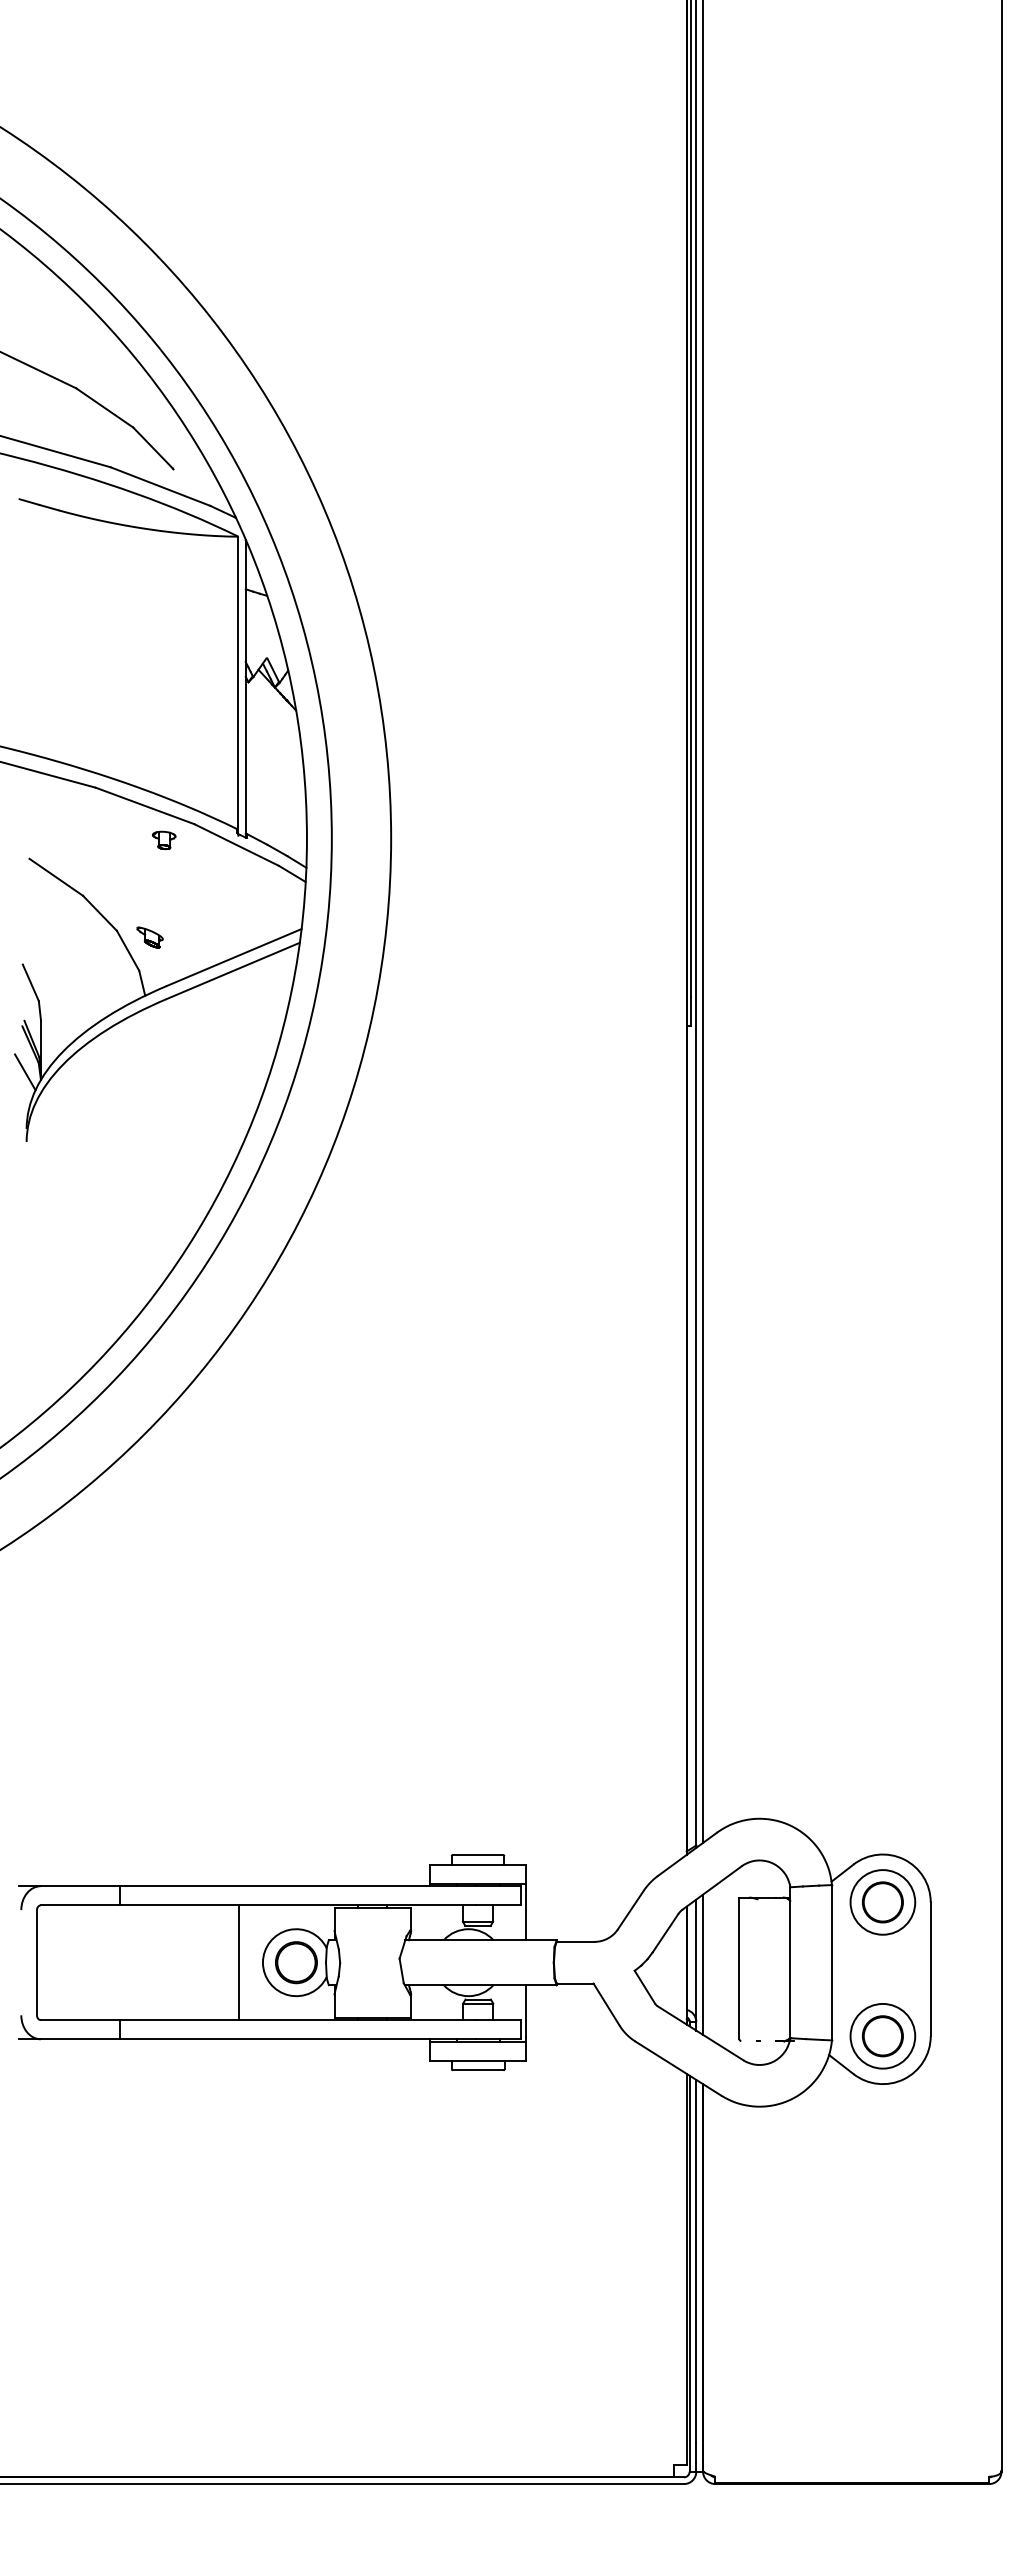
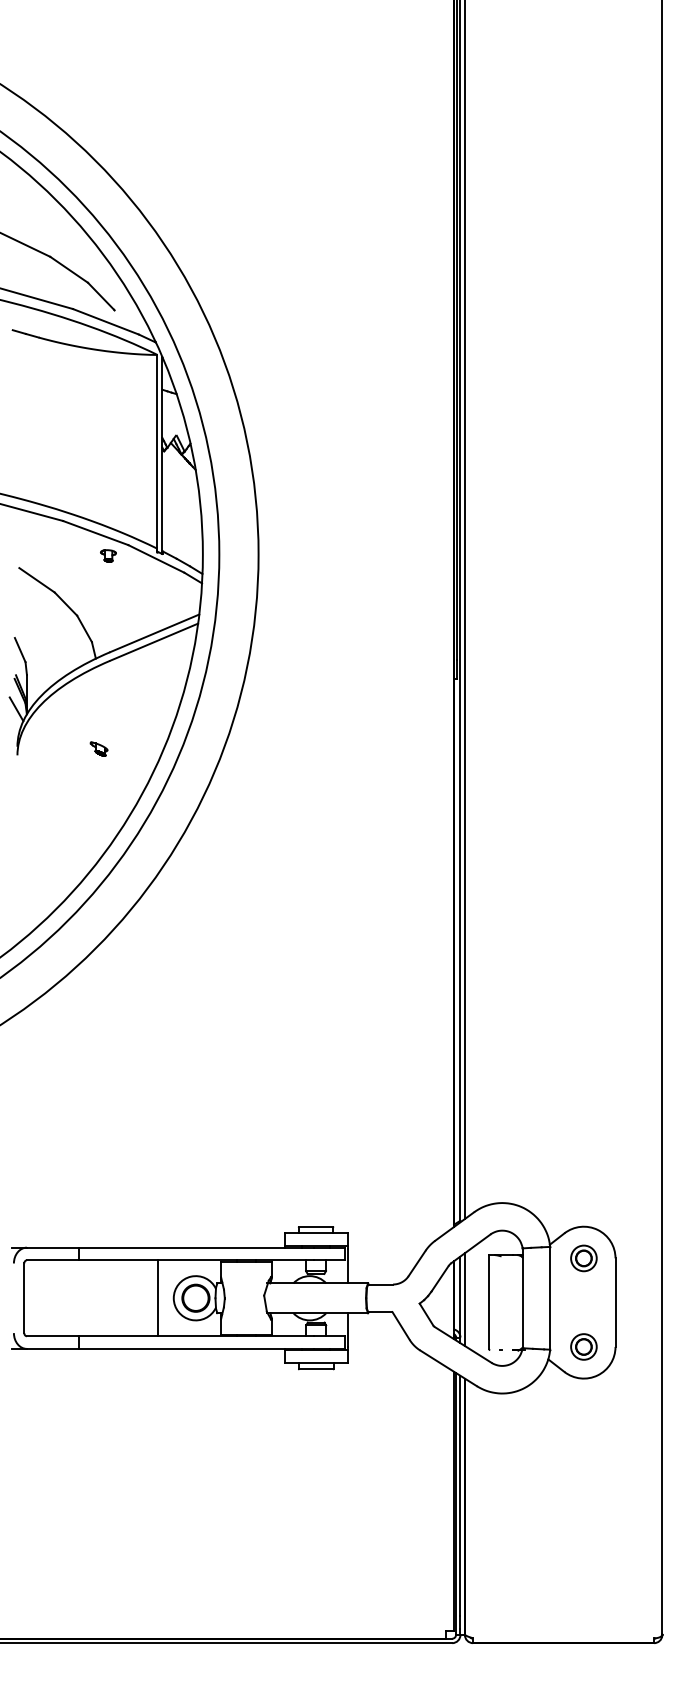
part: (149, 936) -> (98, 748), moved
part: (882, 1902) -> (583, 1258), size x0.6
part: (882, 2035) -> (583, 1346), size x0.6

